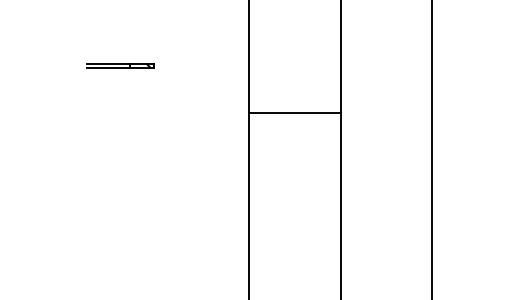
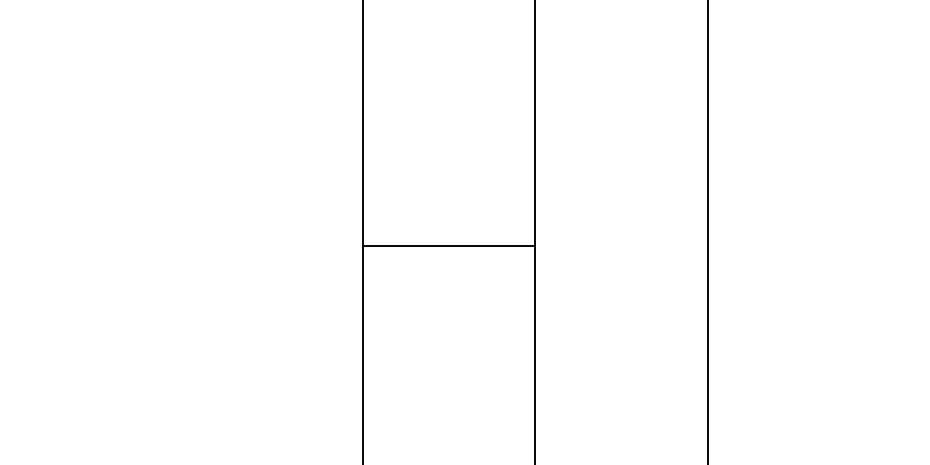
part: (120, 65) -> (119, 84), removed
line: (294, 113) -> (448, 246), moved

